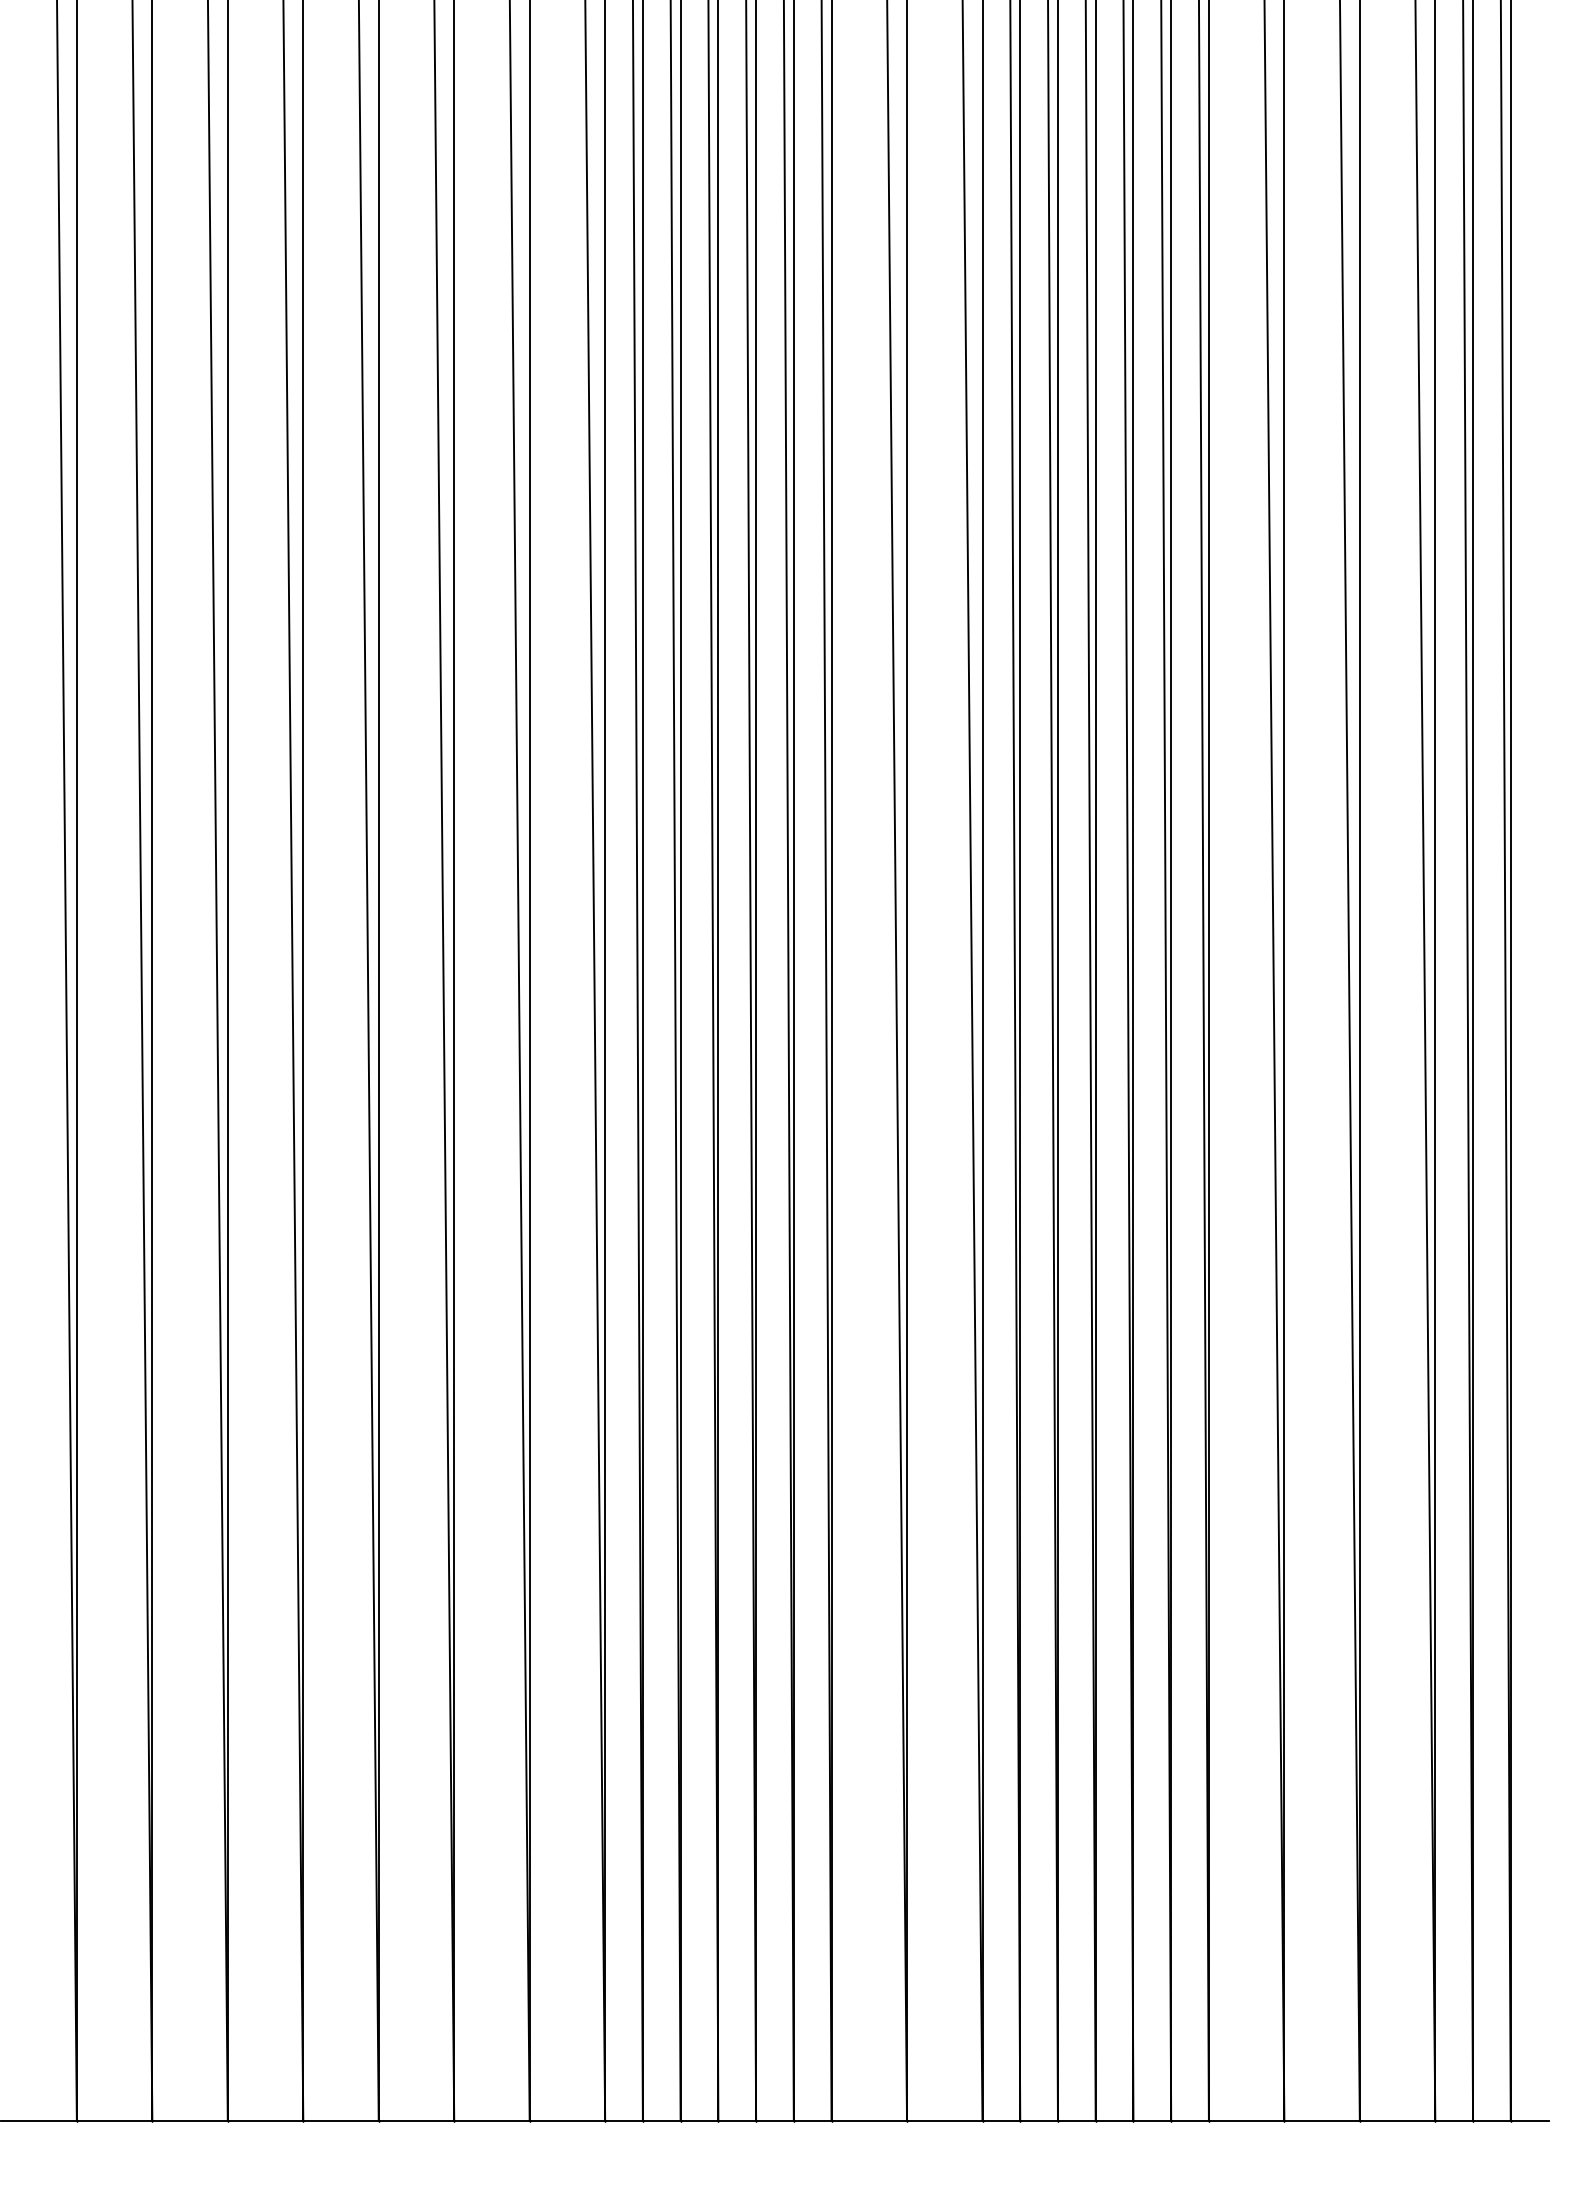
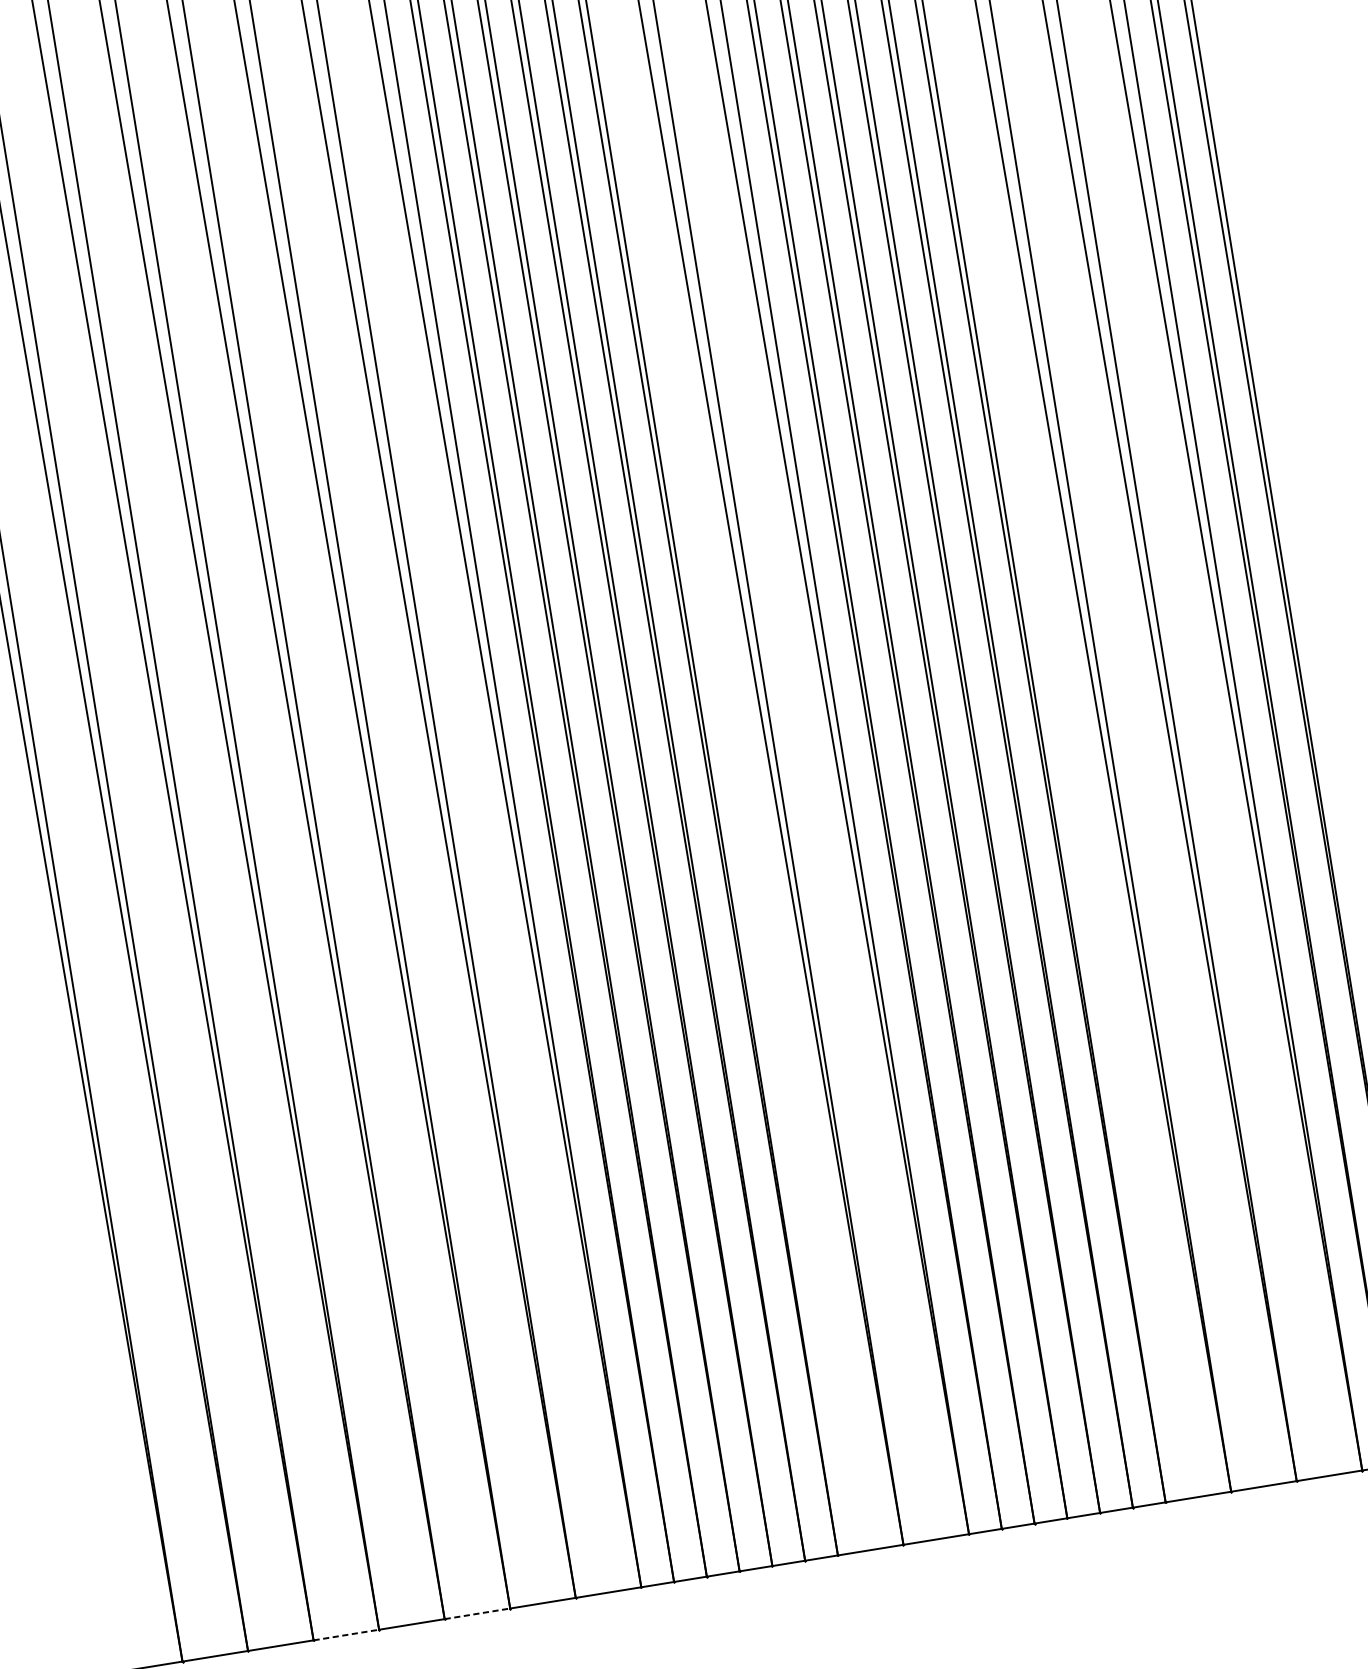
line: (265, 2120) -> (346, 1634), solid -> dashed
line: (416, 2120) -> (477, 1613), solid -> dashed

